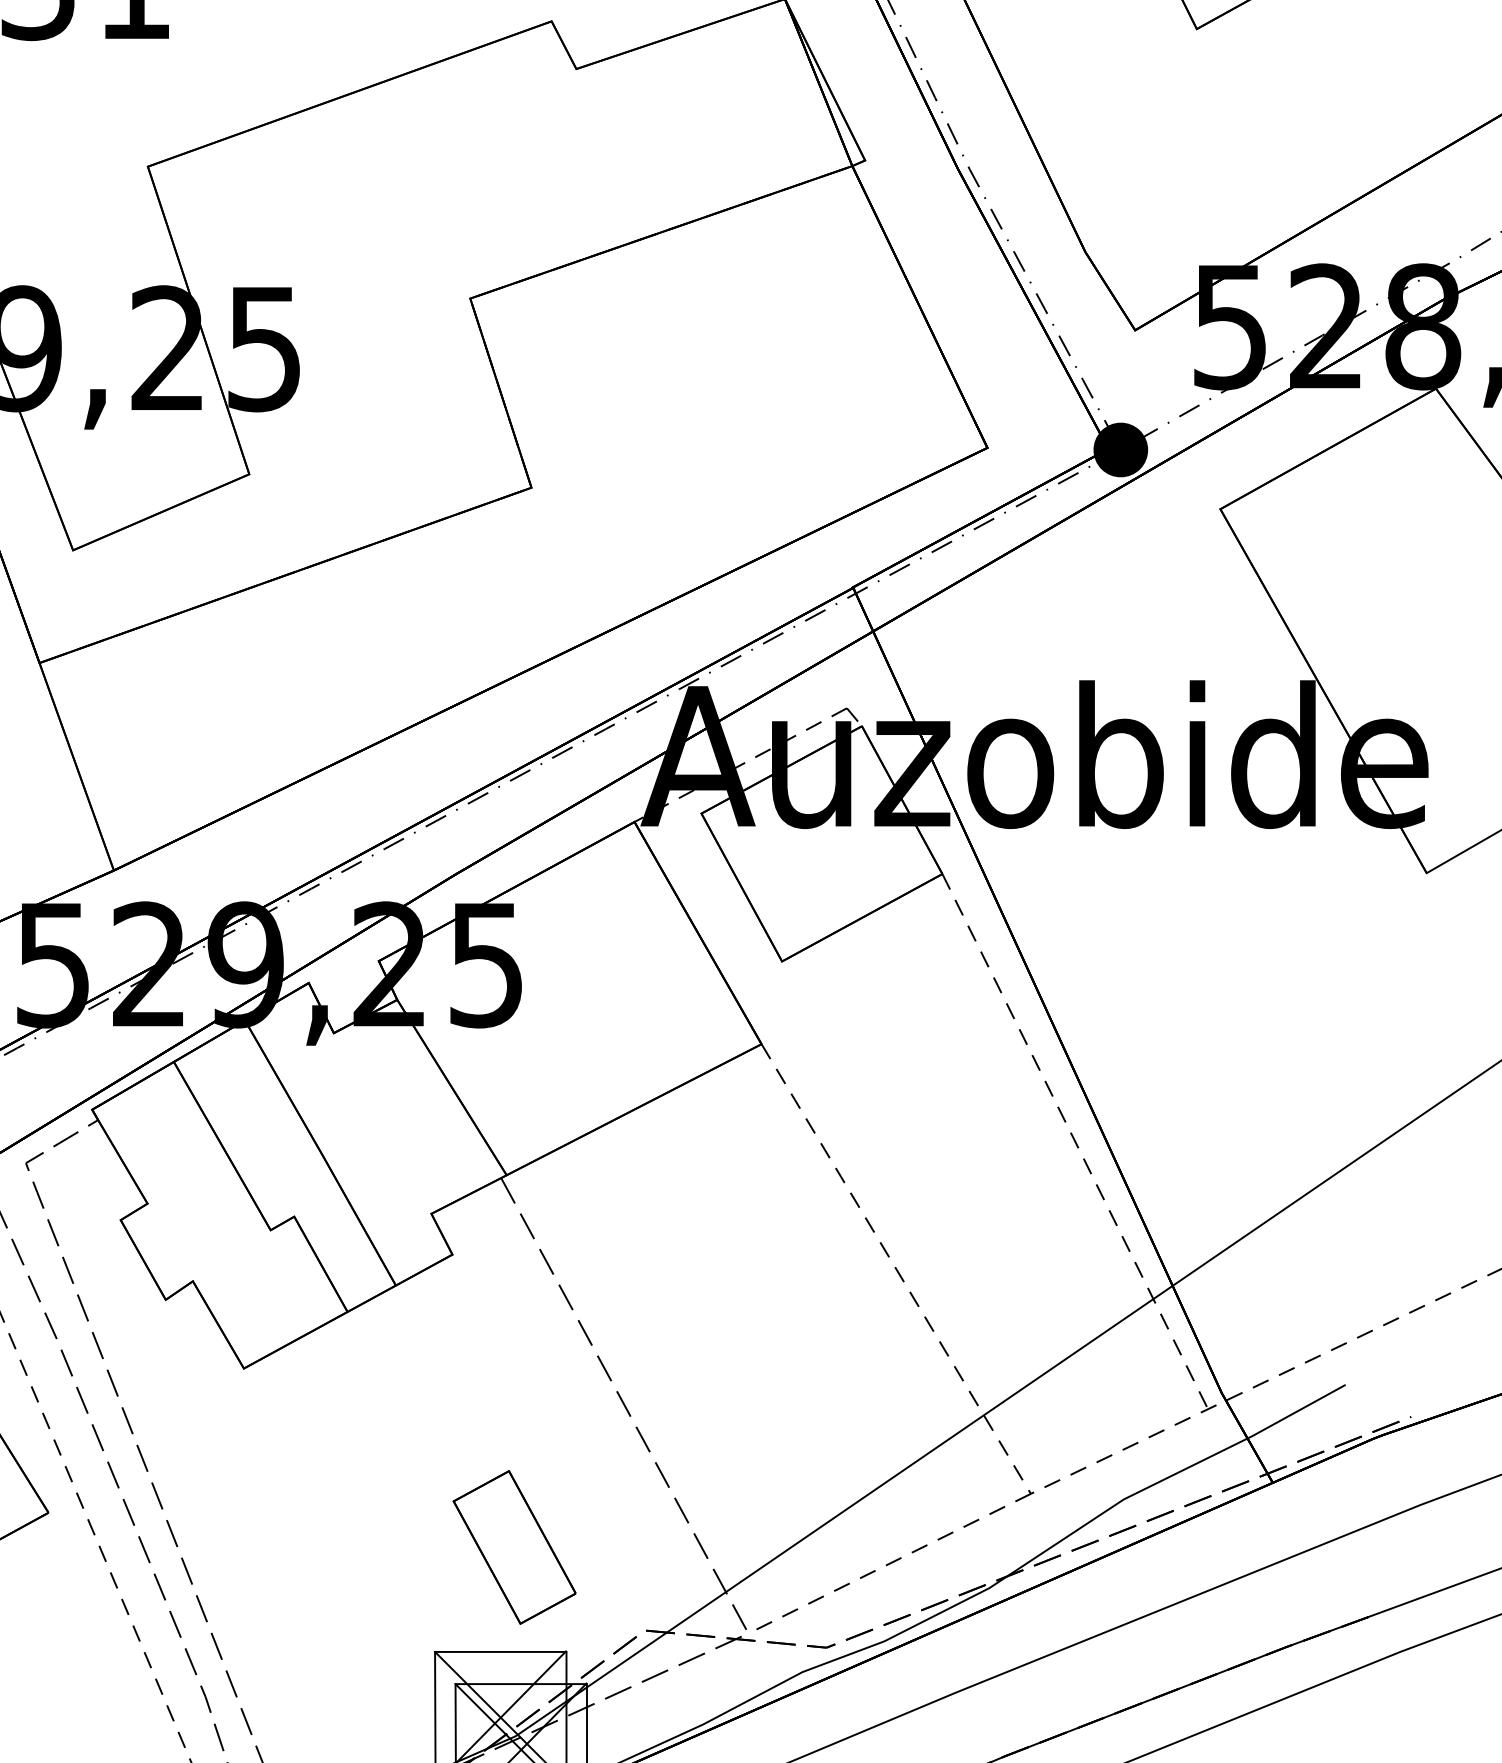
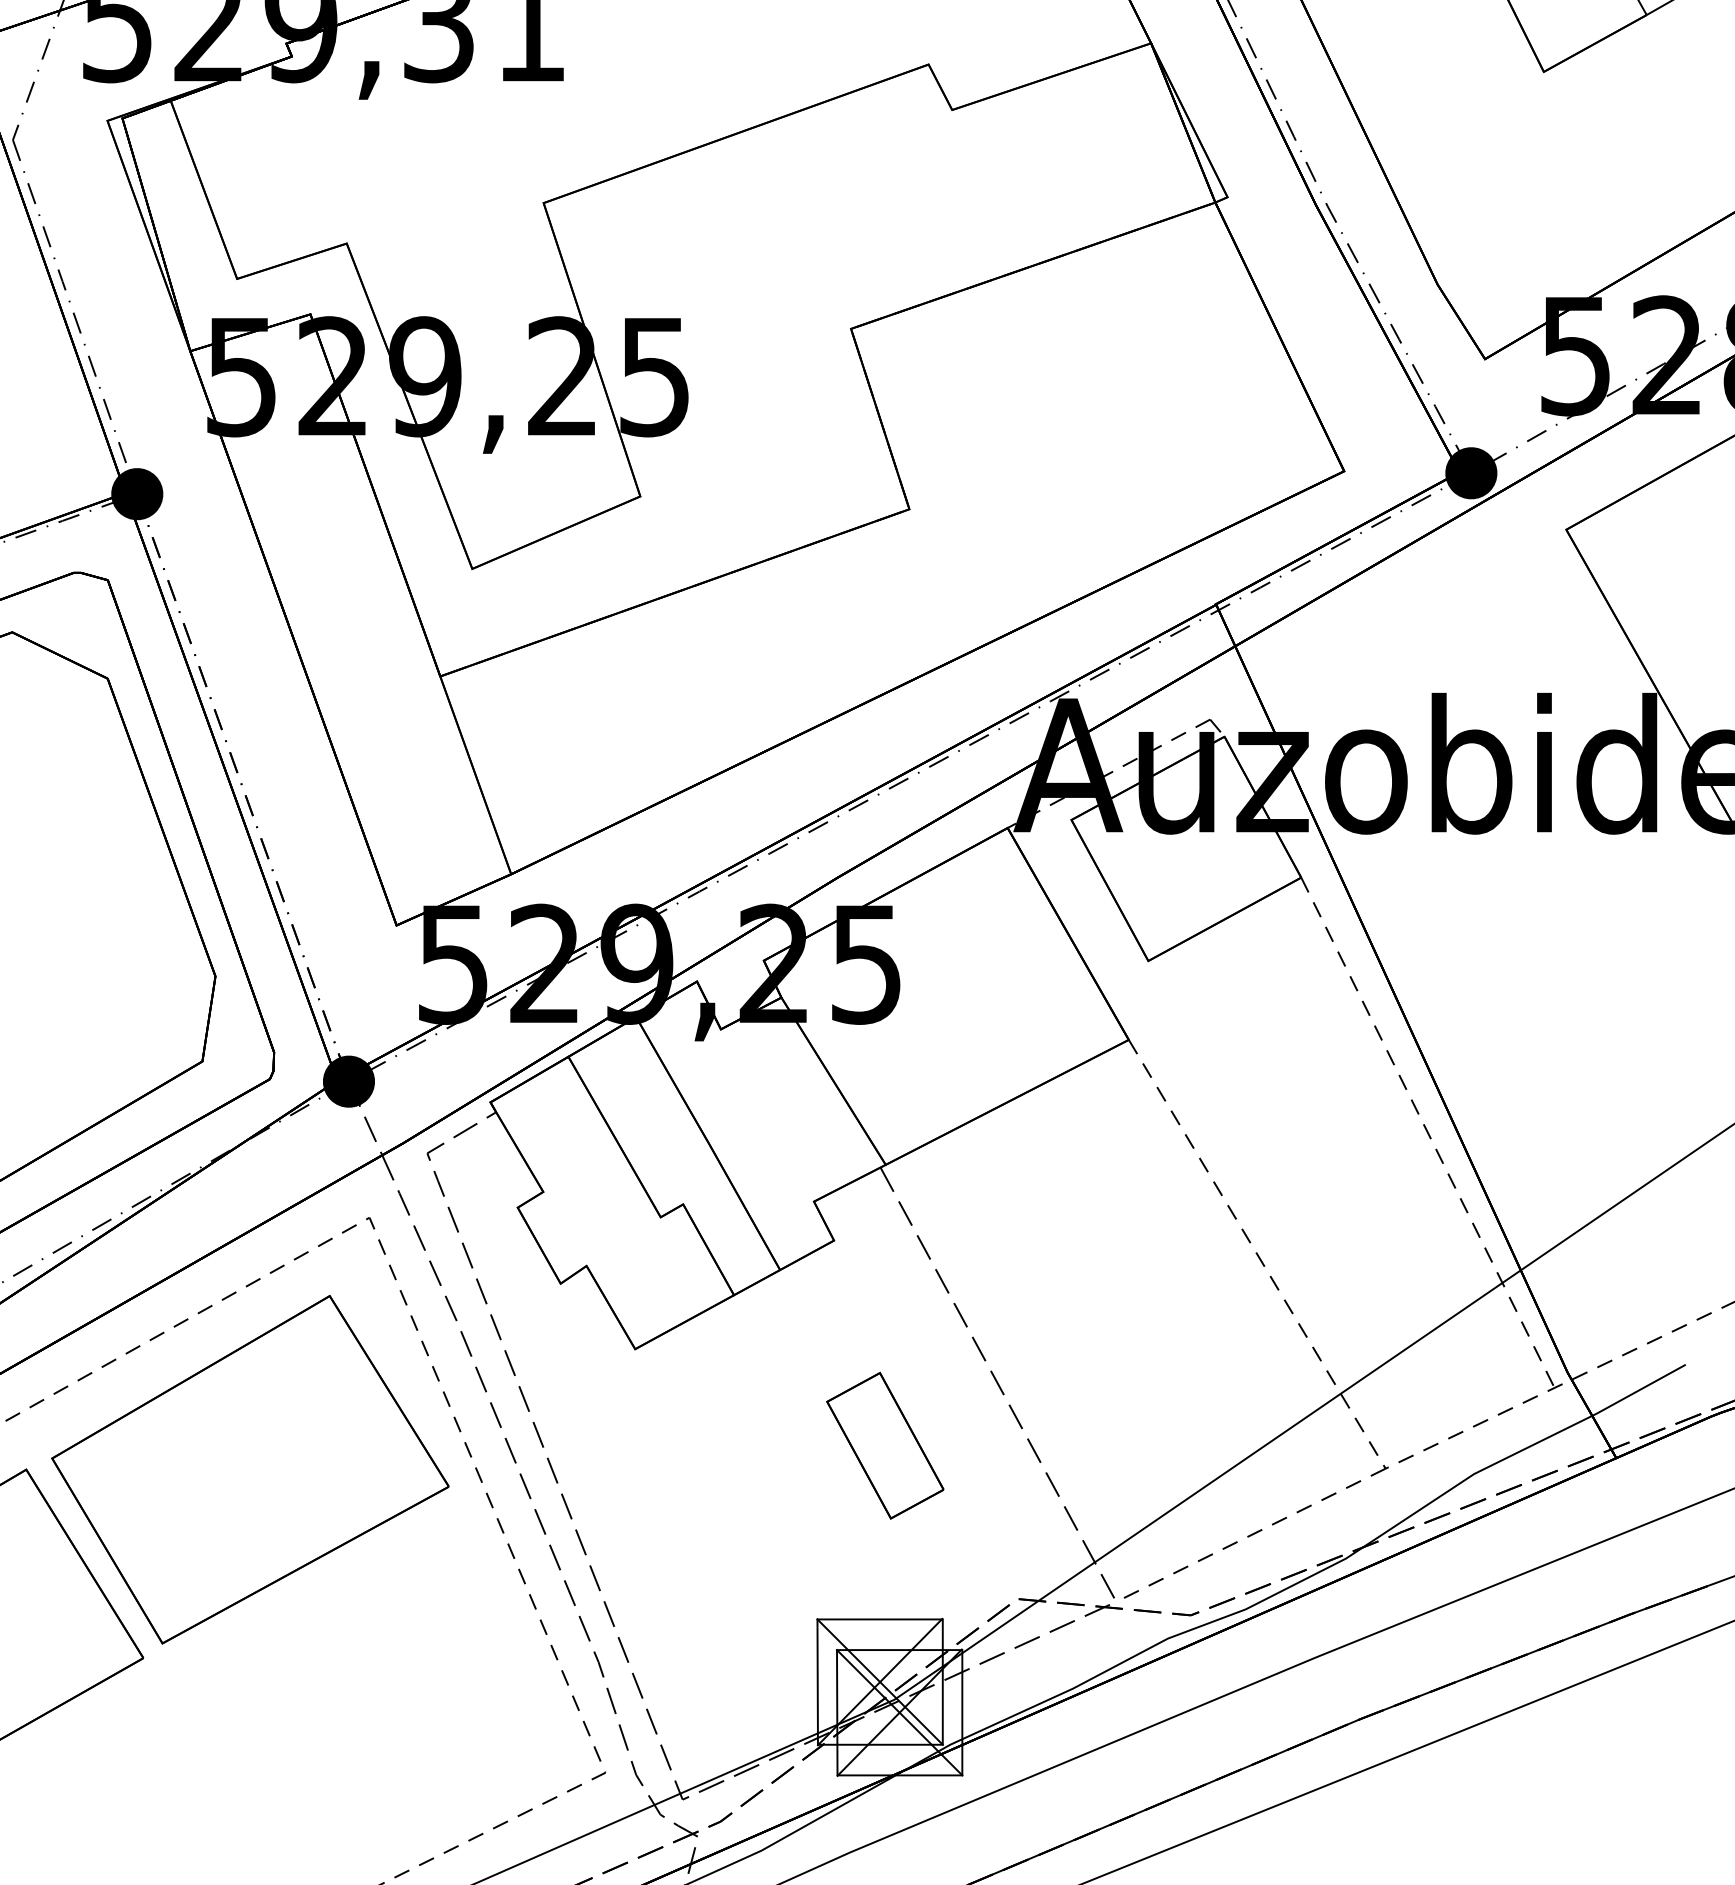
part: (514, 1547) -> (885, 1445), moved

